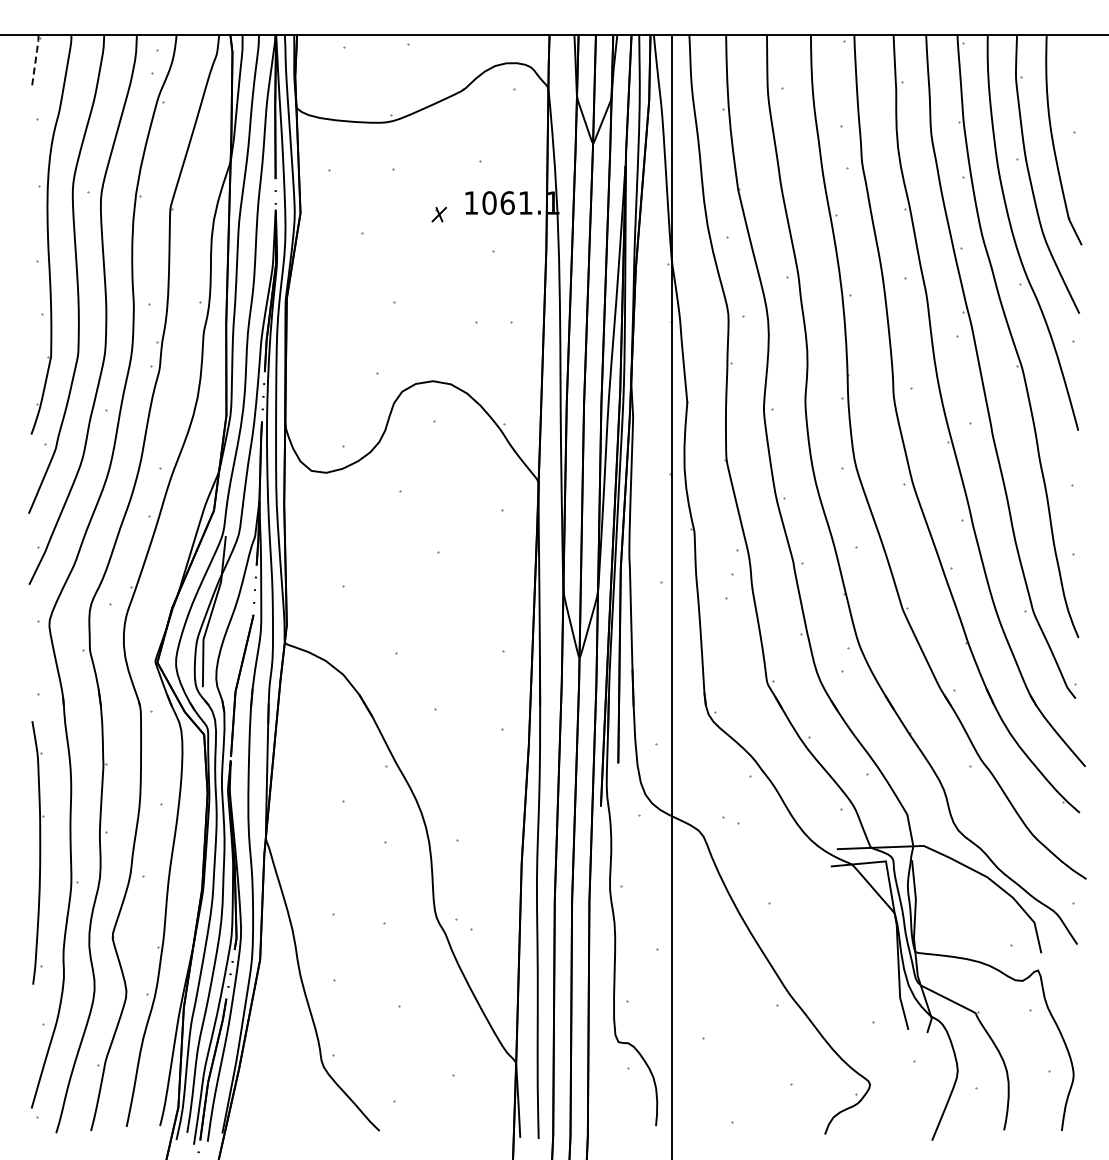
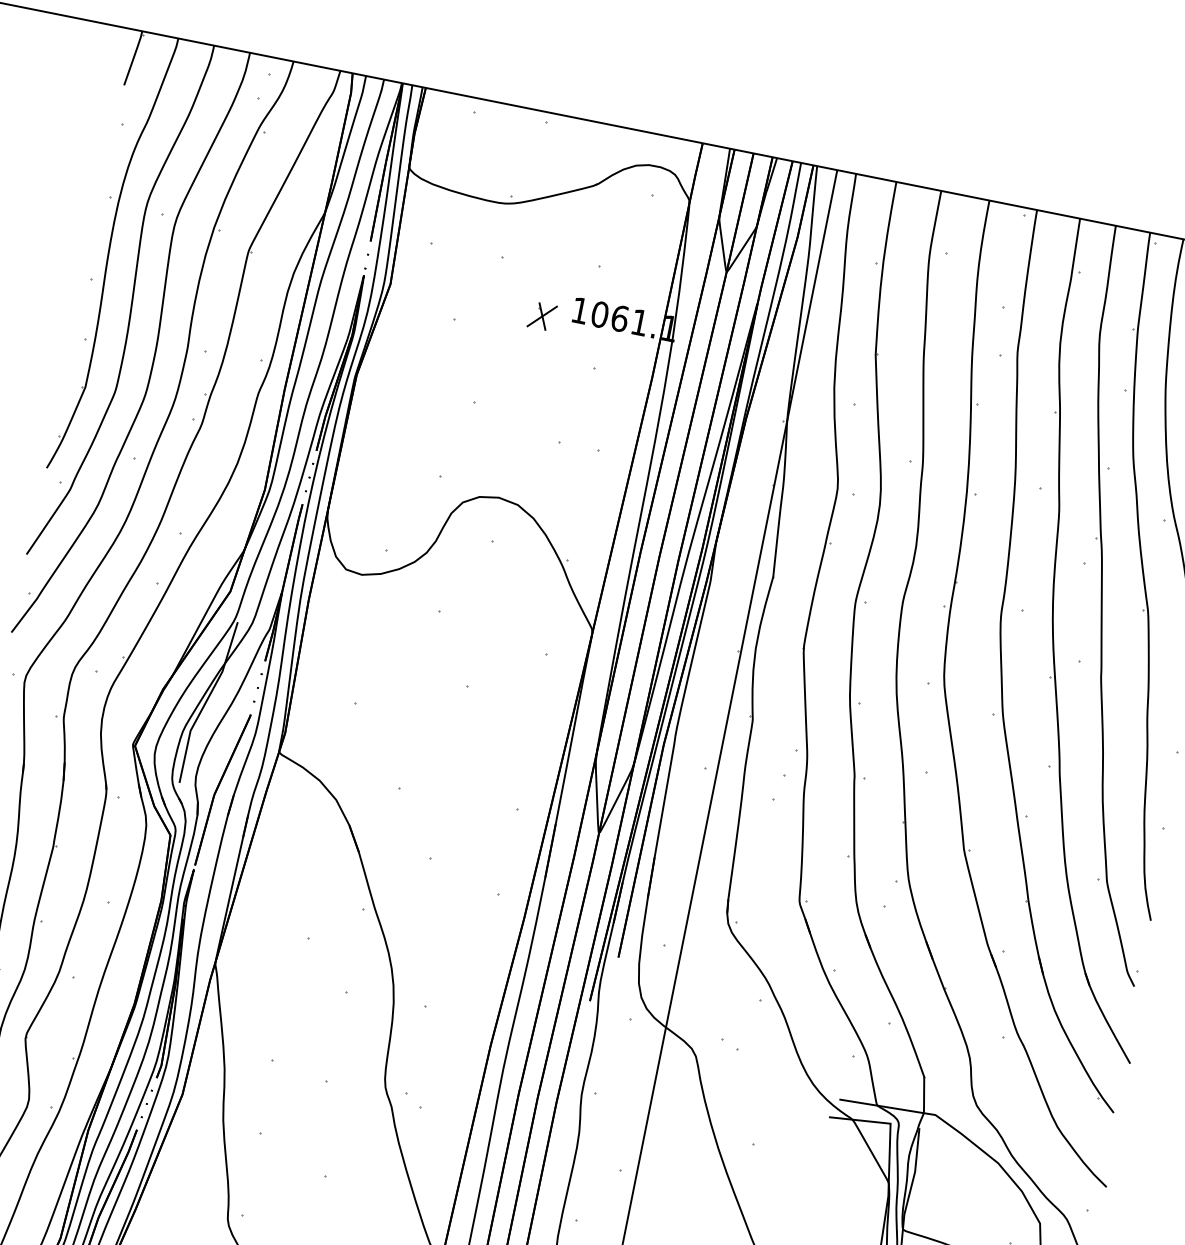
line: (35, 59) -> (133, 57), dashed -> solid
part: (439, 214) -> (542, 316), size x1.67

